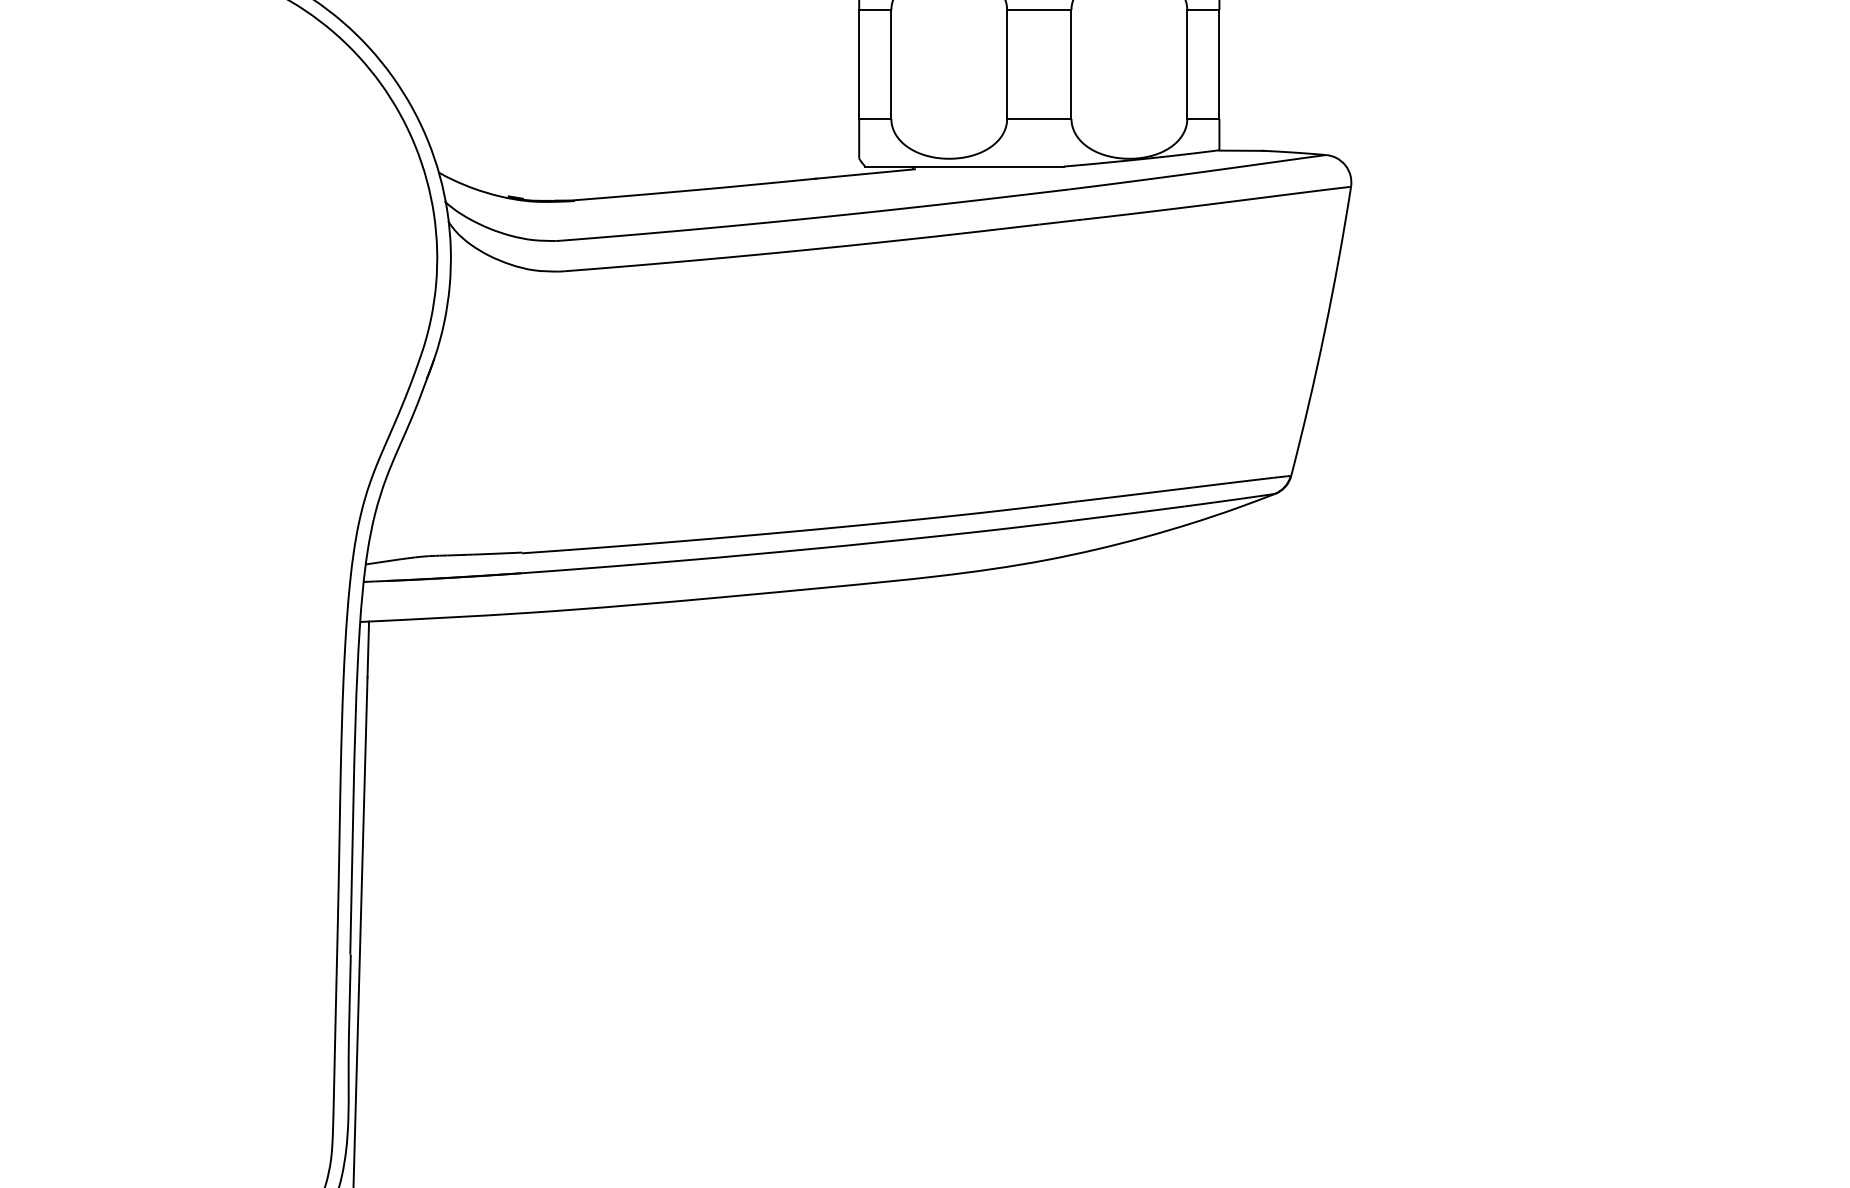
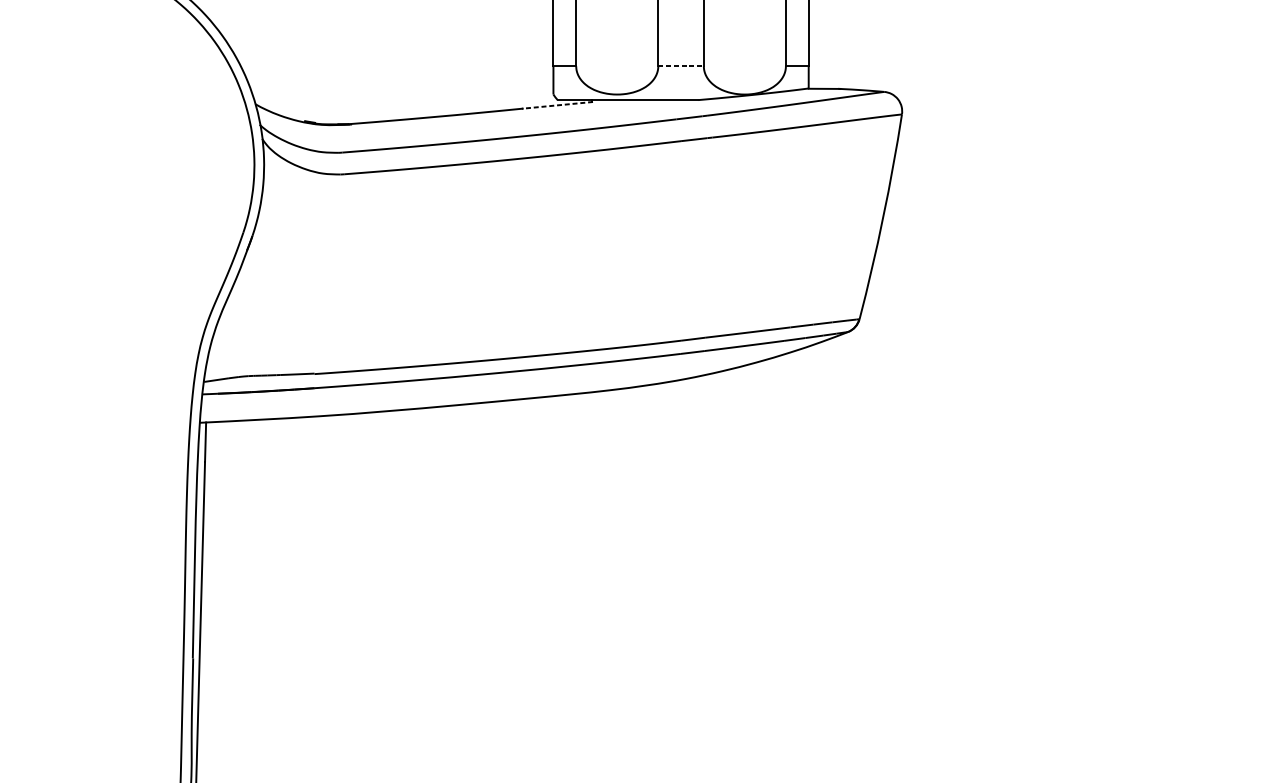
line: (1039, 118) -> (681, 66), solid -> dashed
line: (864, 174) -> (557, 105), solid -> dashed

